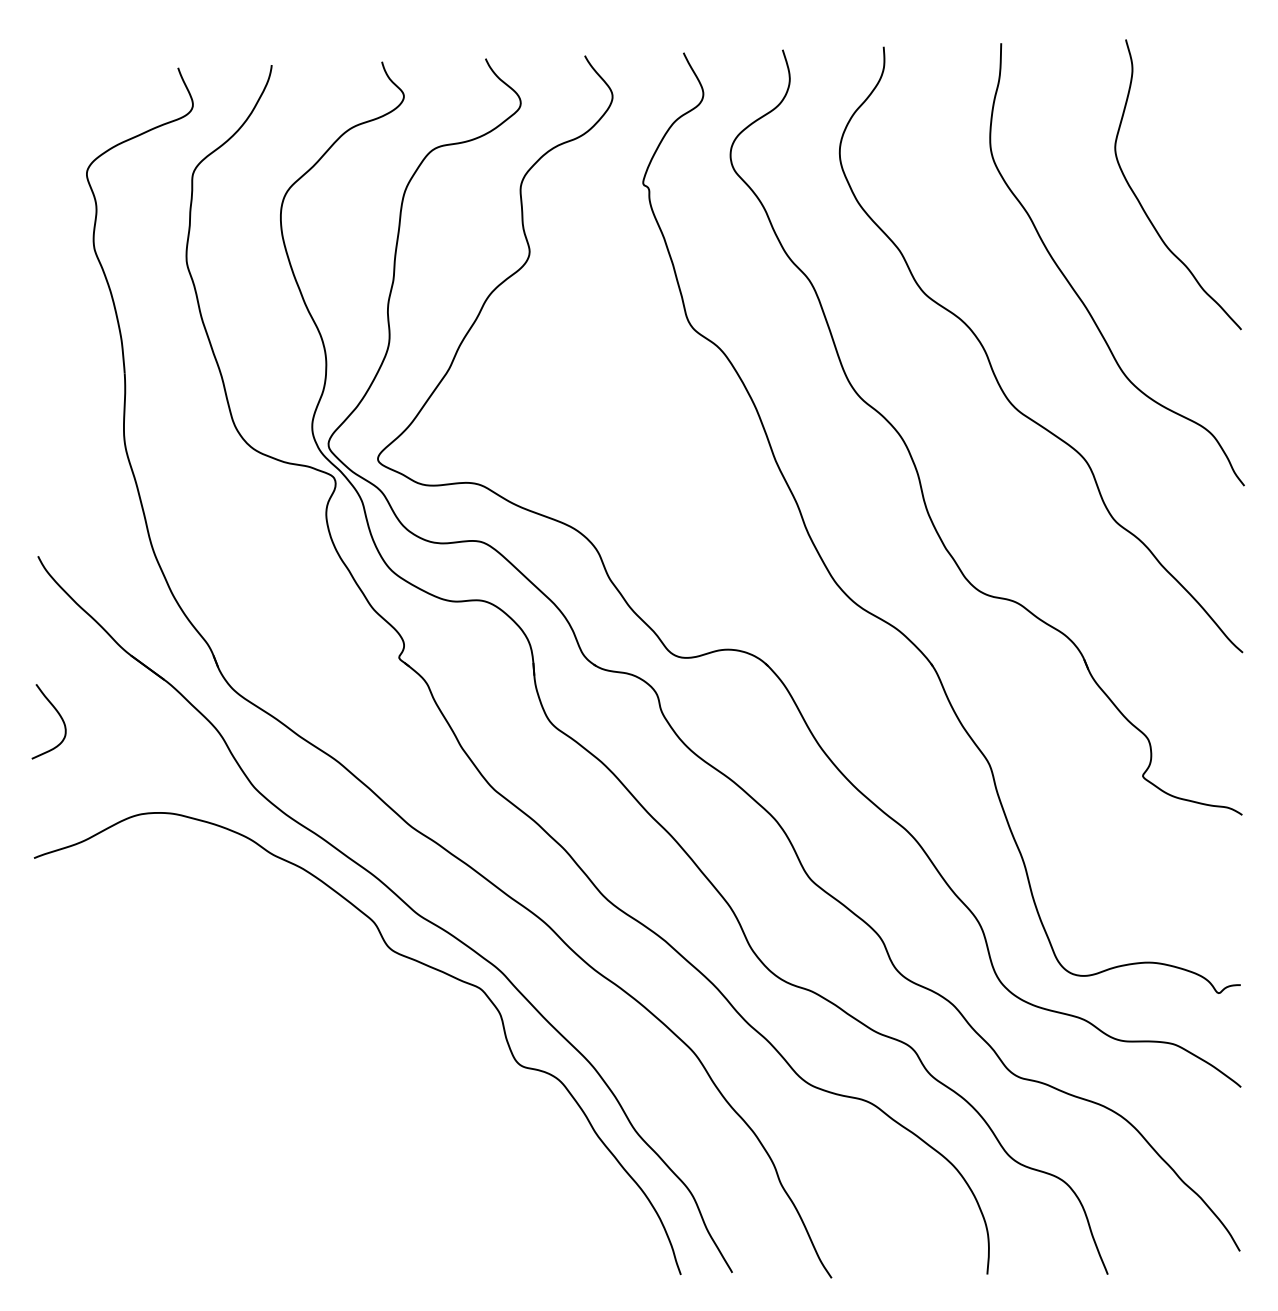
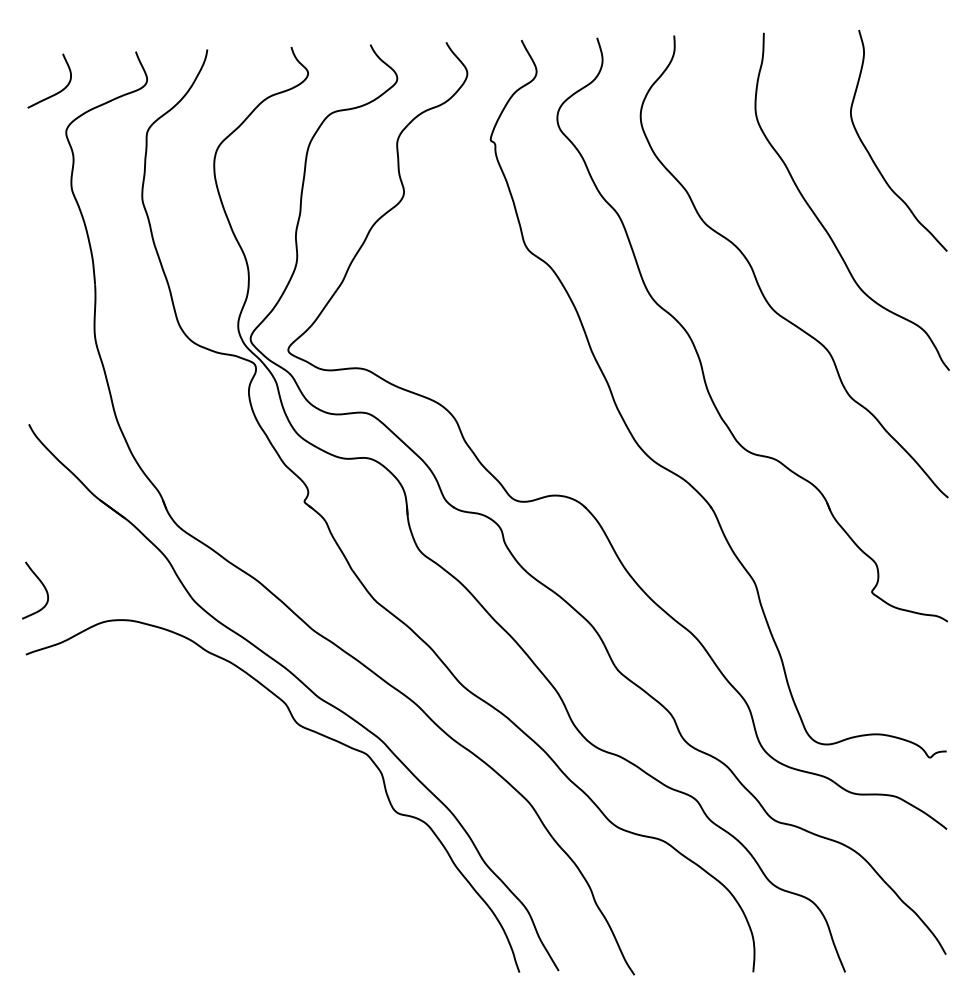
curve: (74, 121) -> (56, 92), added
curve: (57, 713) -> (41, 584), moved

